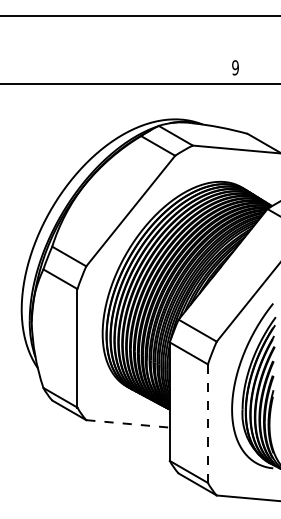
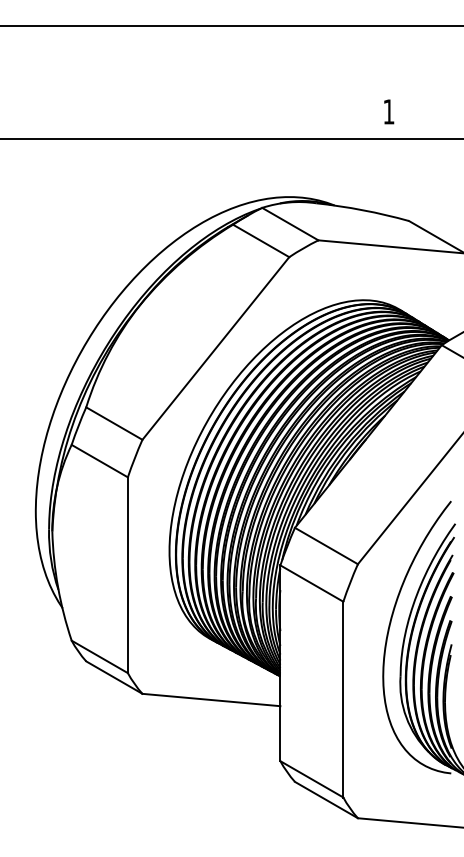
text: (235, 67) -> (388, 111), 9 -> 1
line: (128, 423) -> (212, 699), dashed -> solid
line: (207, 424) -> (342, 701), dashed -> solid

